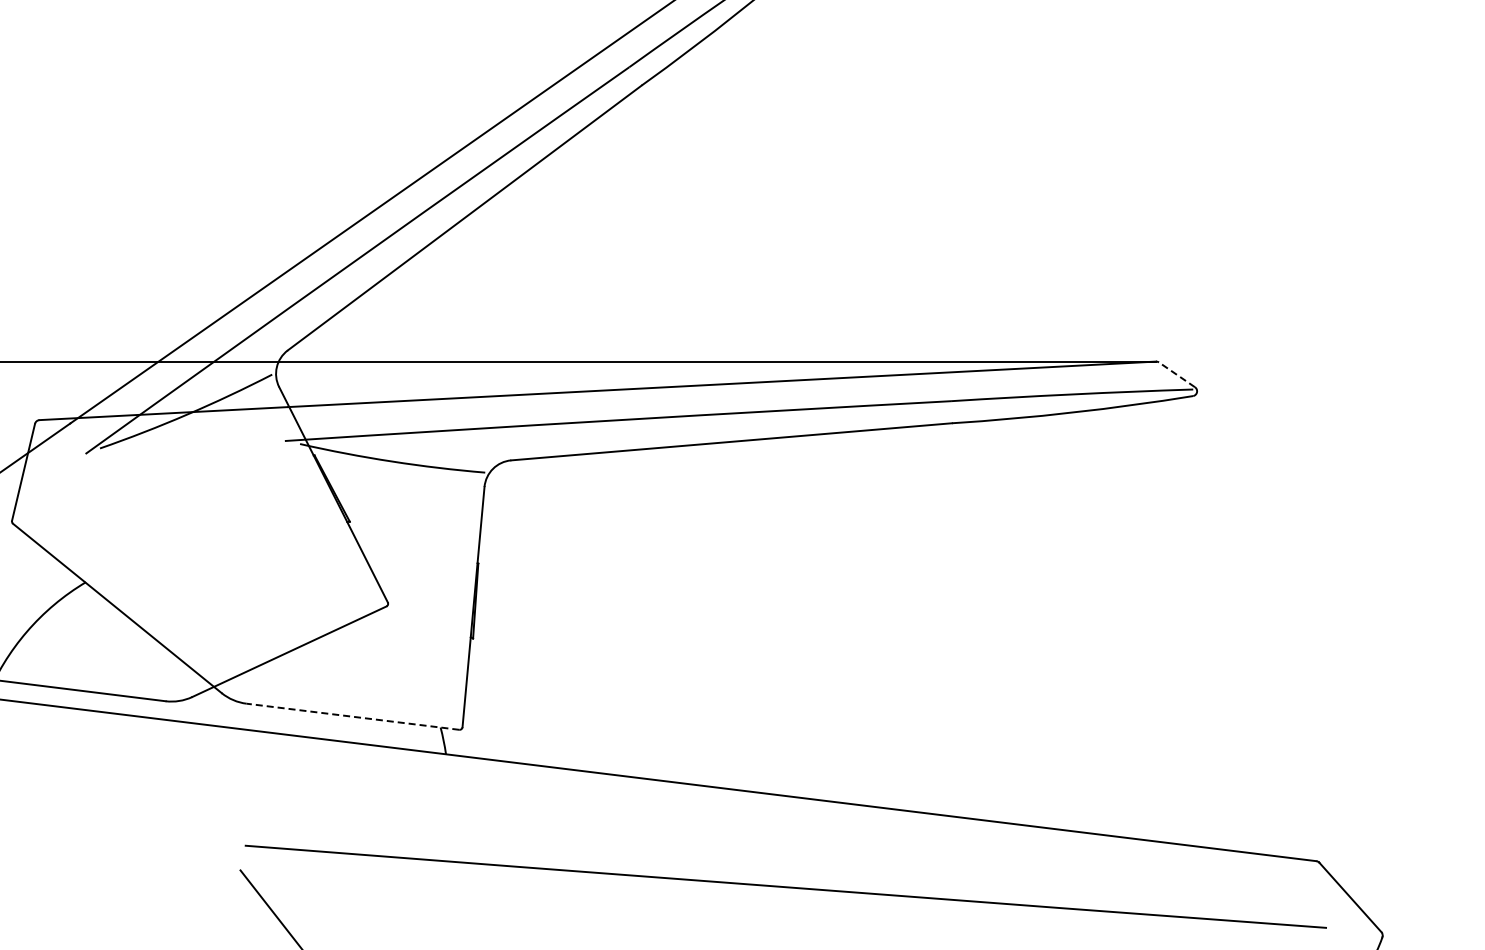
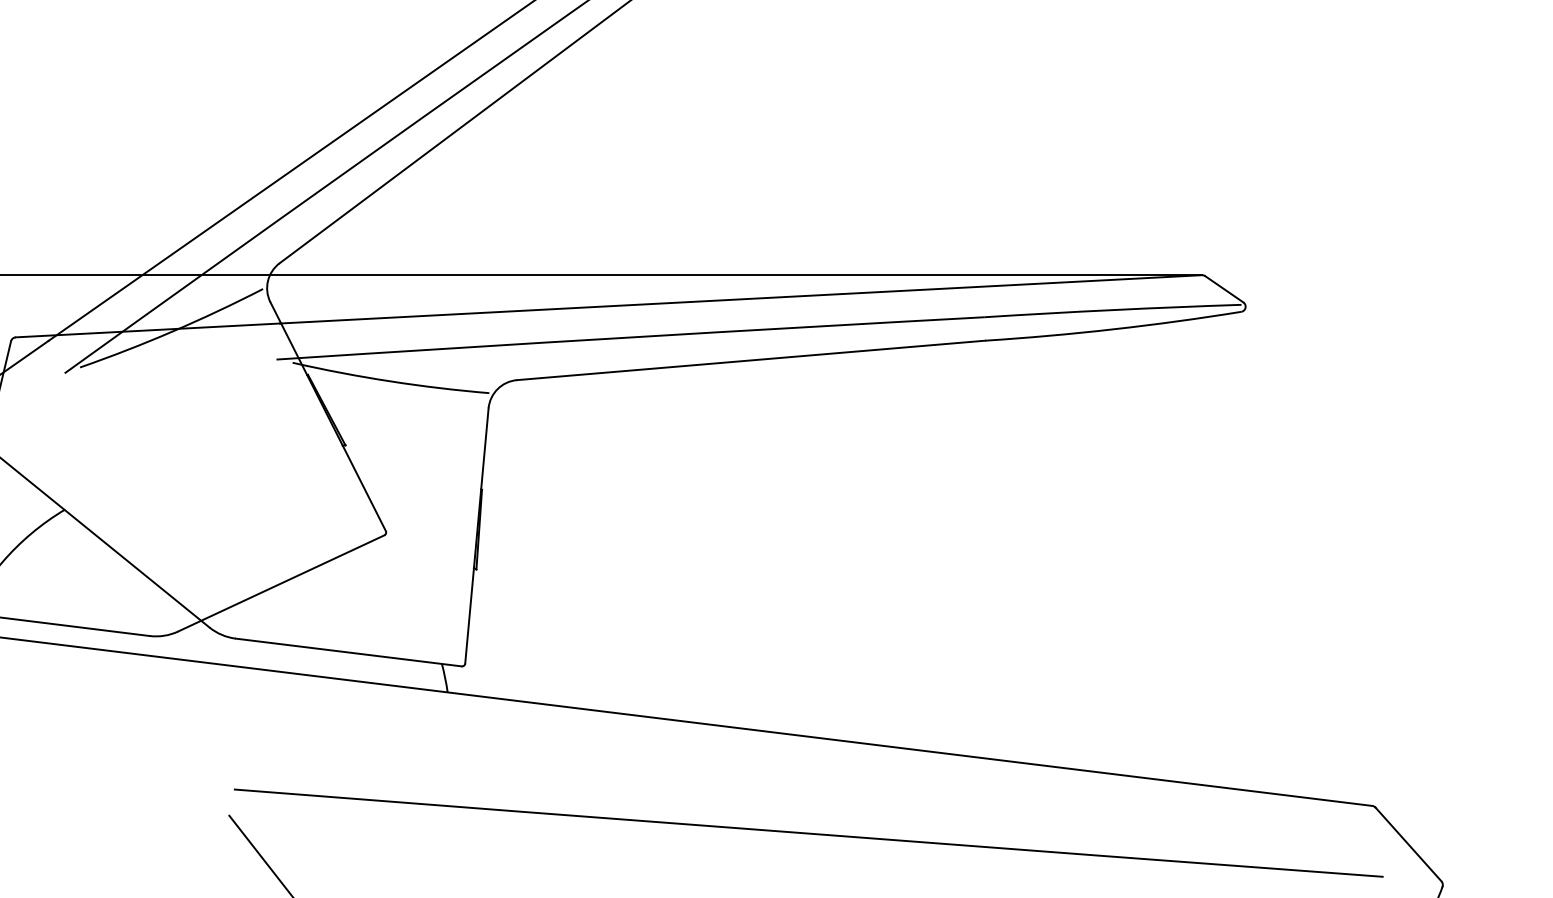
line: (1177, 374) -> (1224, 288), dashed -> solid
line: (352, 716) -> (348, 652), dashed -> solid

